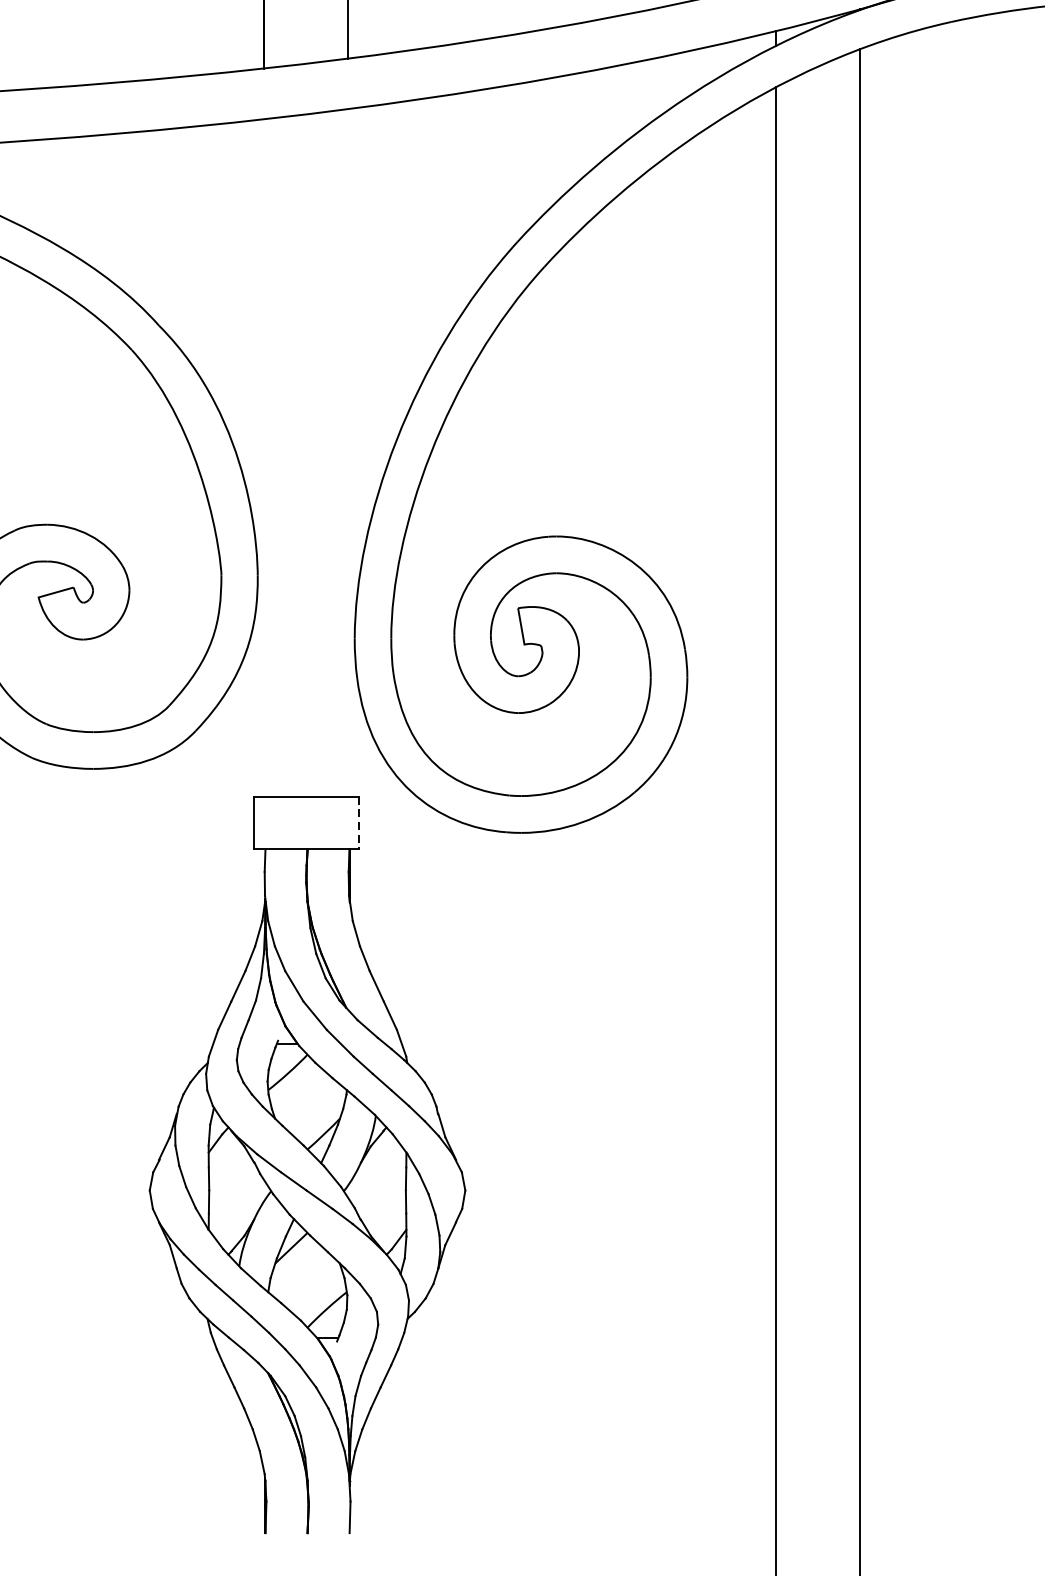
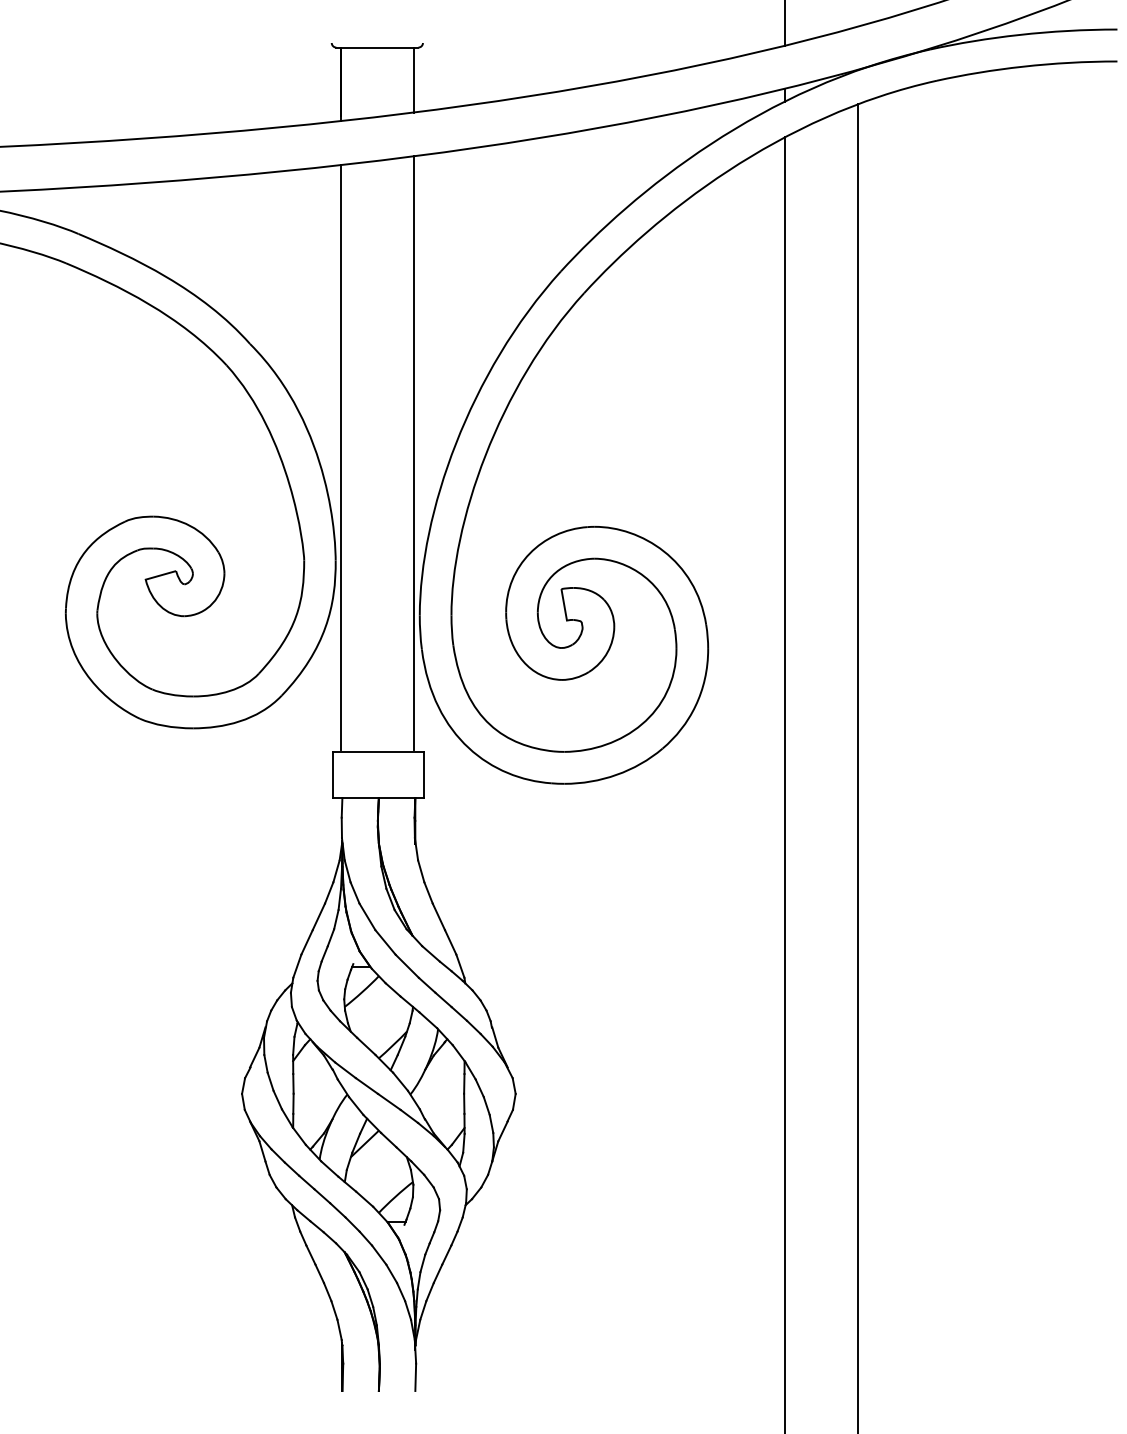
line: (347, 451) -> (413, 453), added
line: (263, 456) -> (340, 457), added
line: (359, 823) -> (423, 775), dashed -> solid

